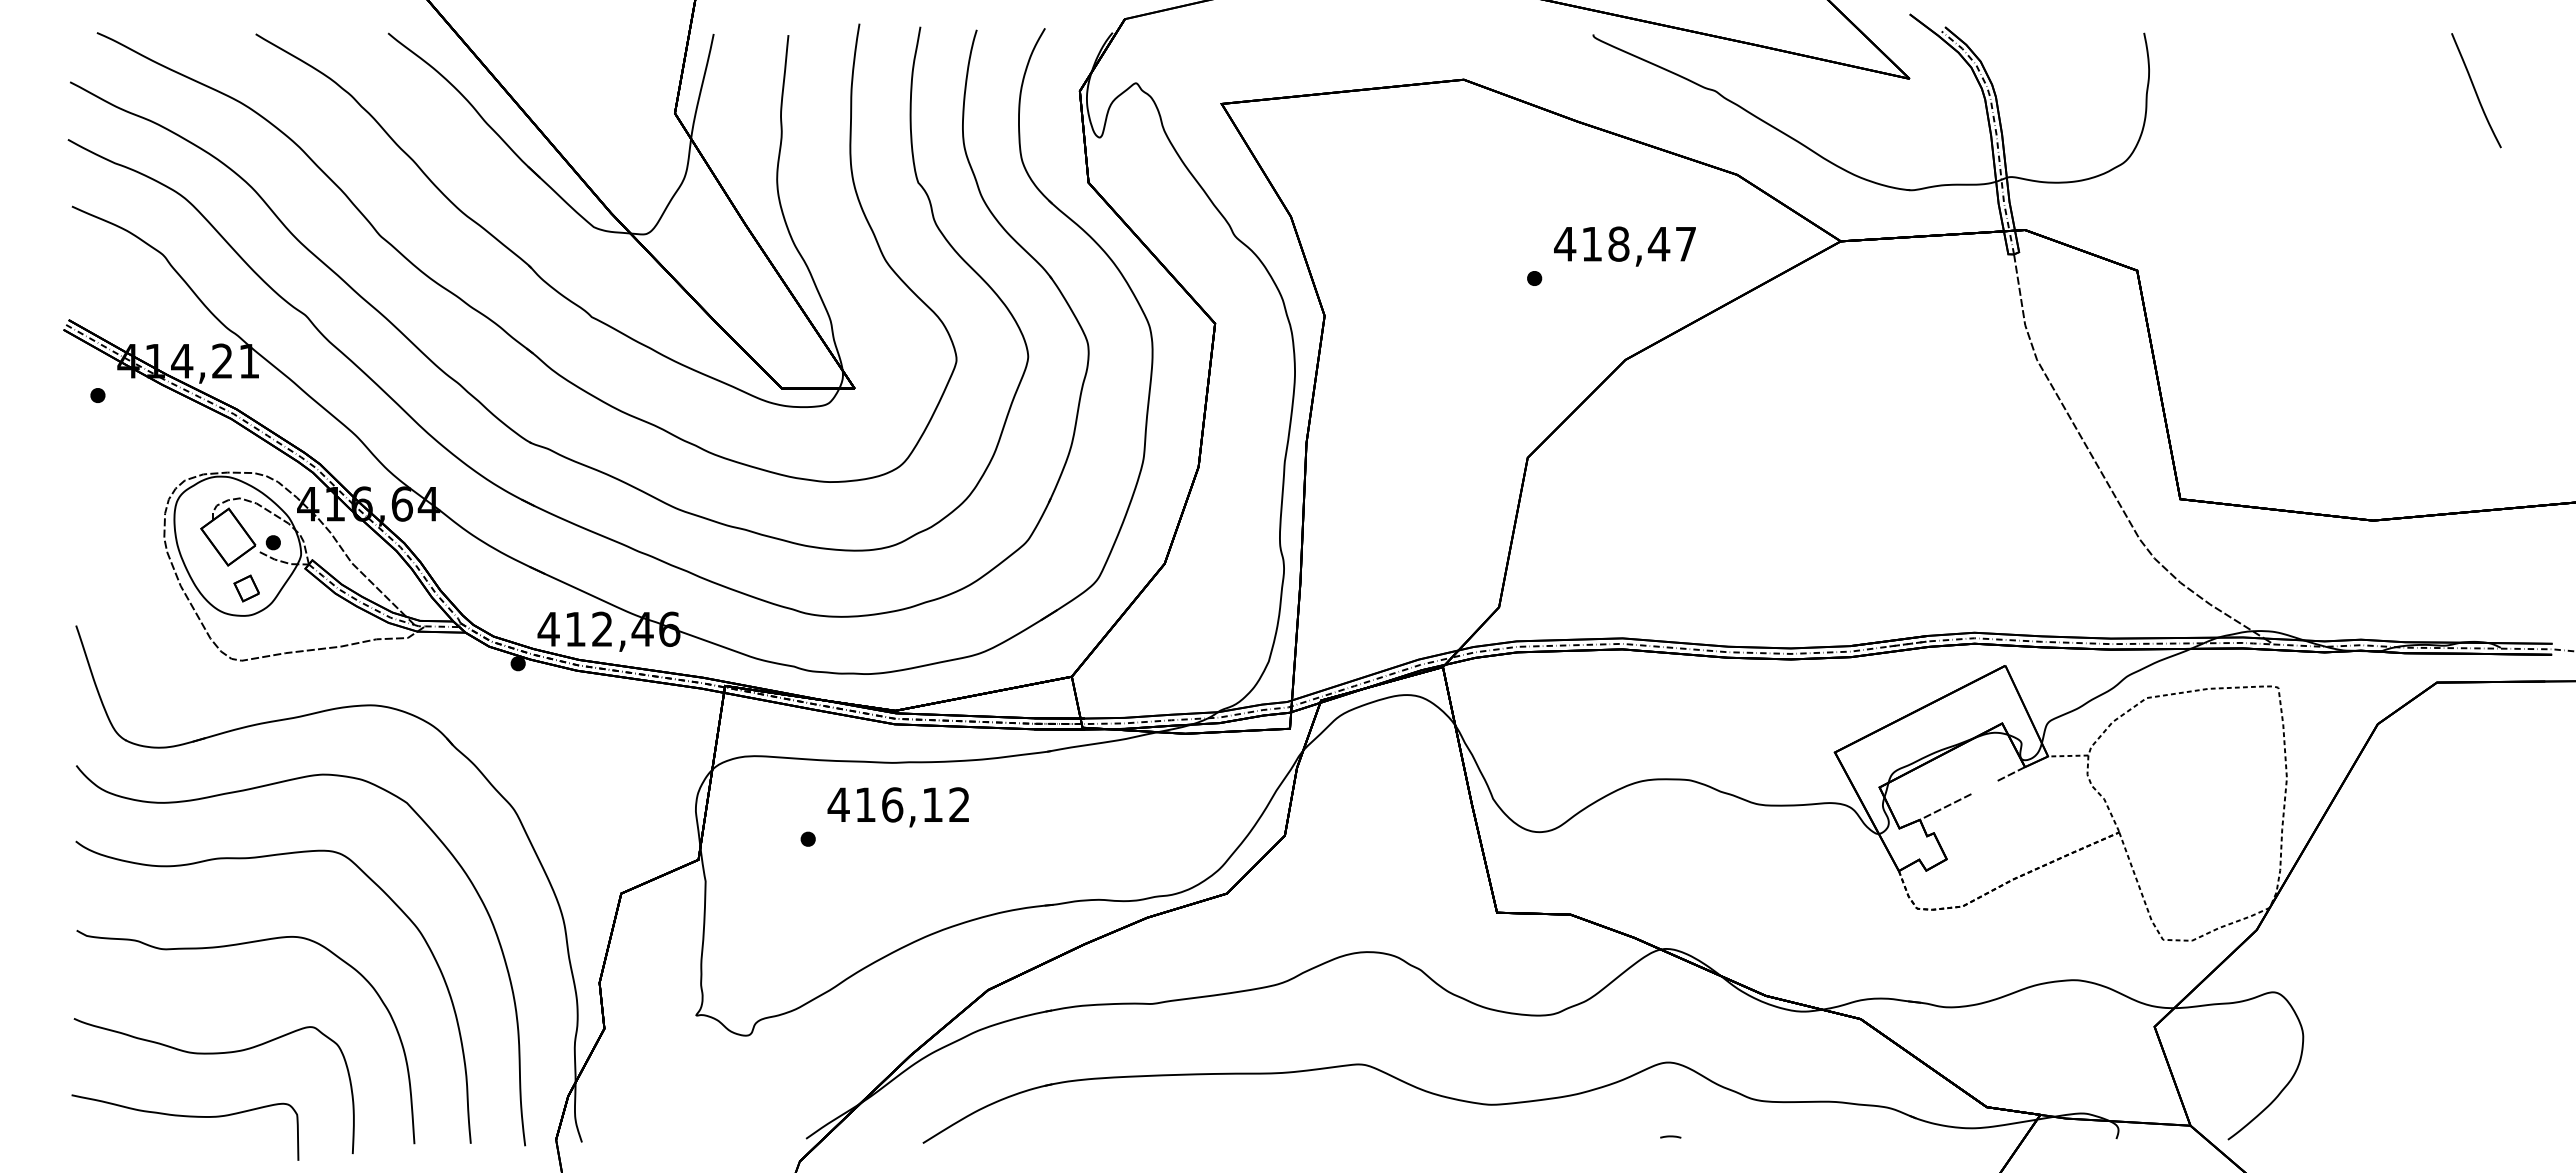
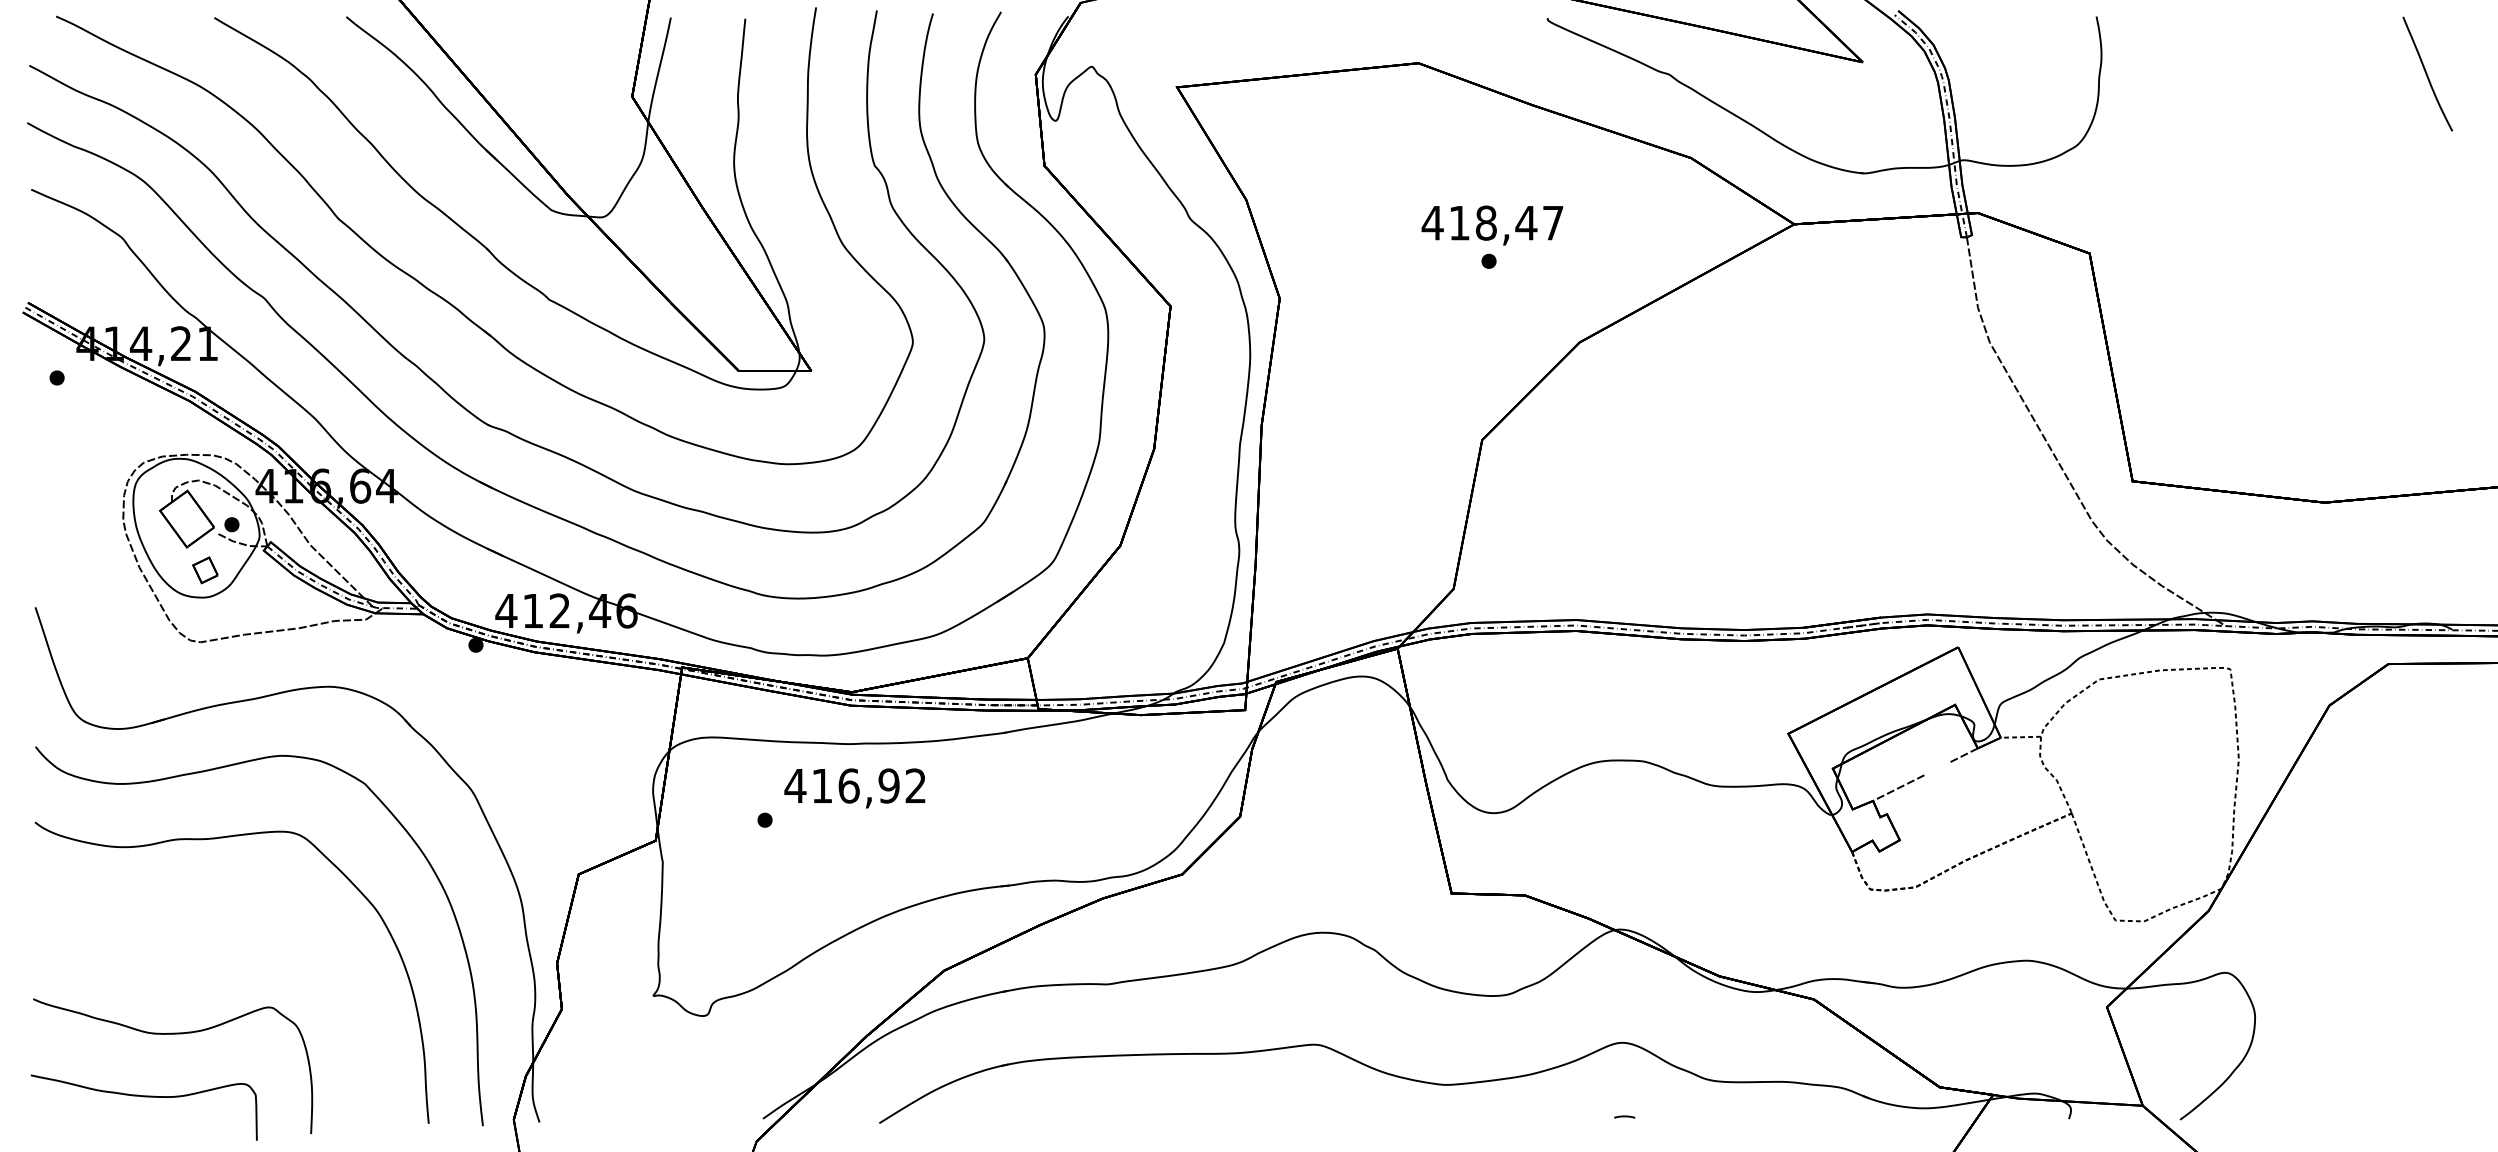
text: (1624, 246) -> (1491, 225), moved
text: (932, 804) -> (888, 785), 416,12 -> 416,92
curve: (231, 946) -> (190, 927), removed

